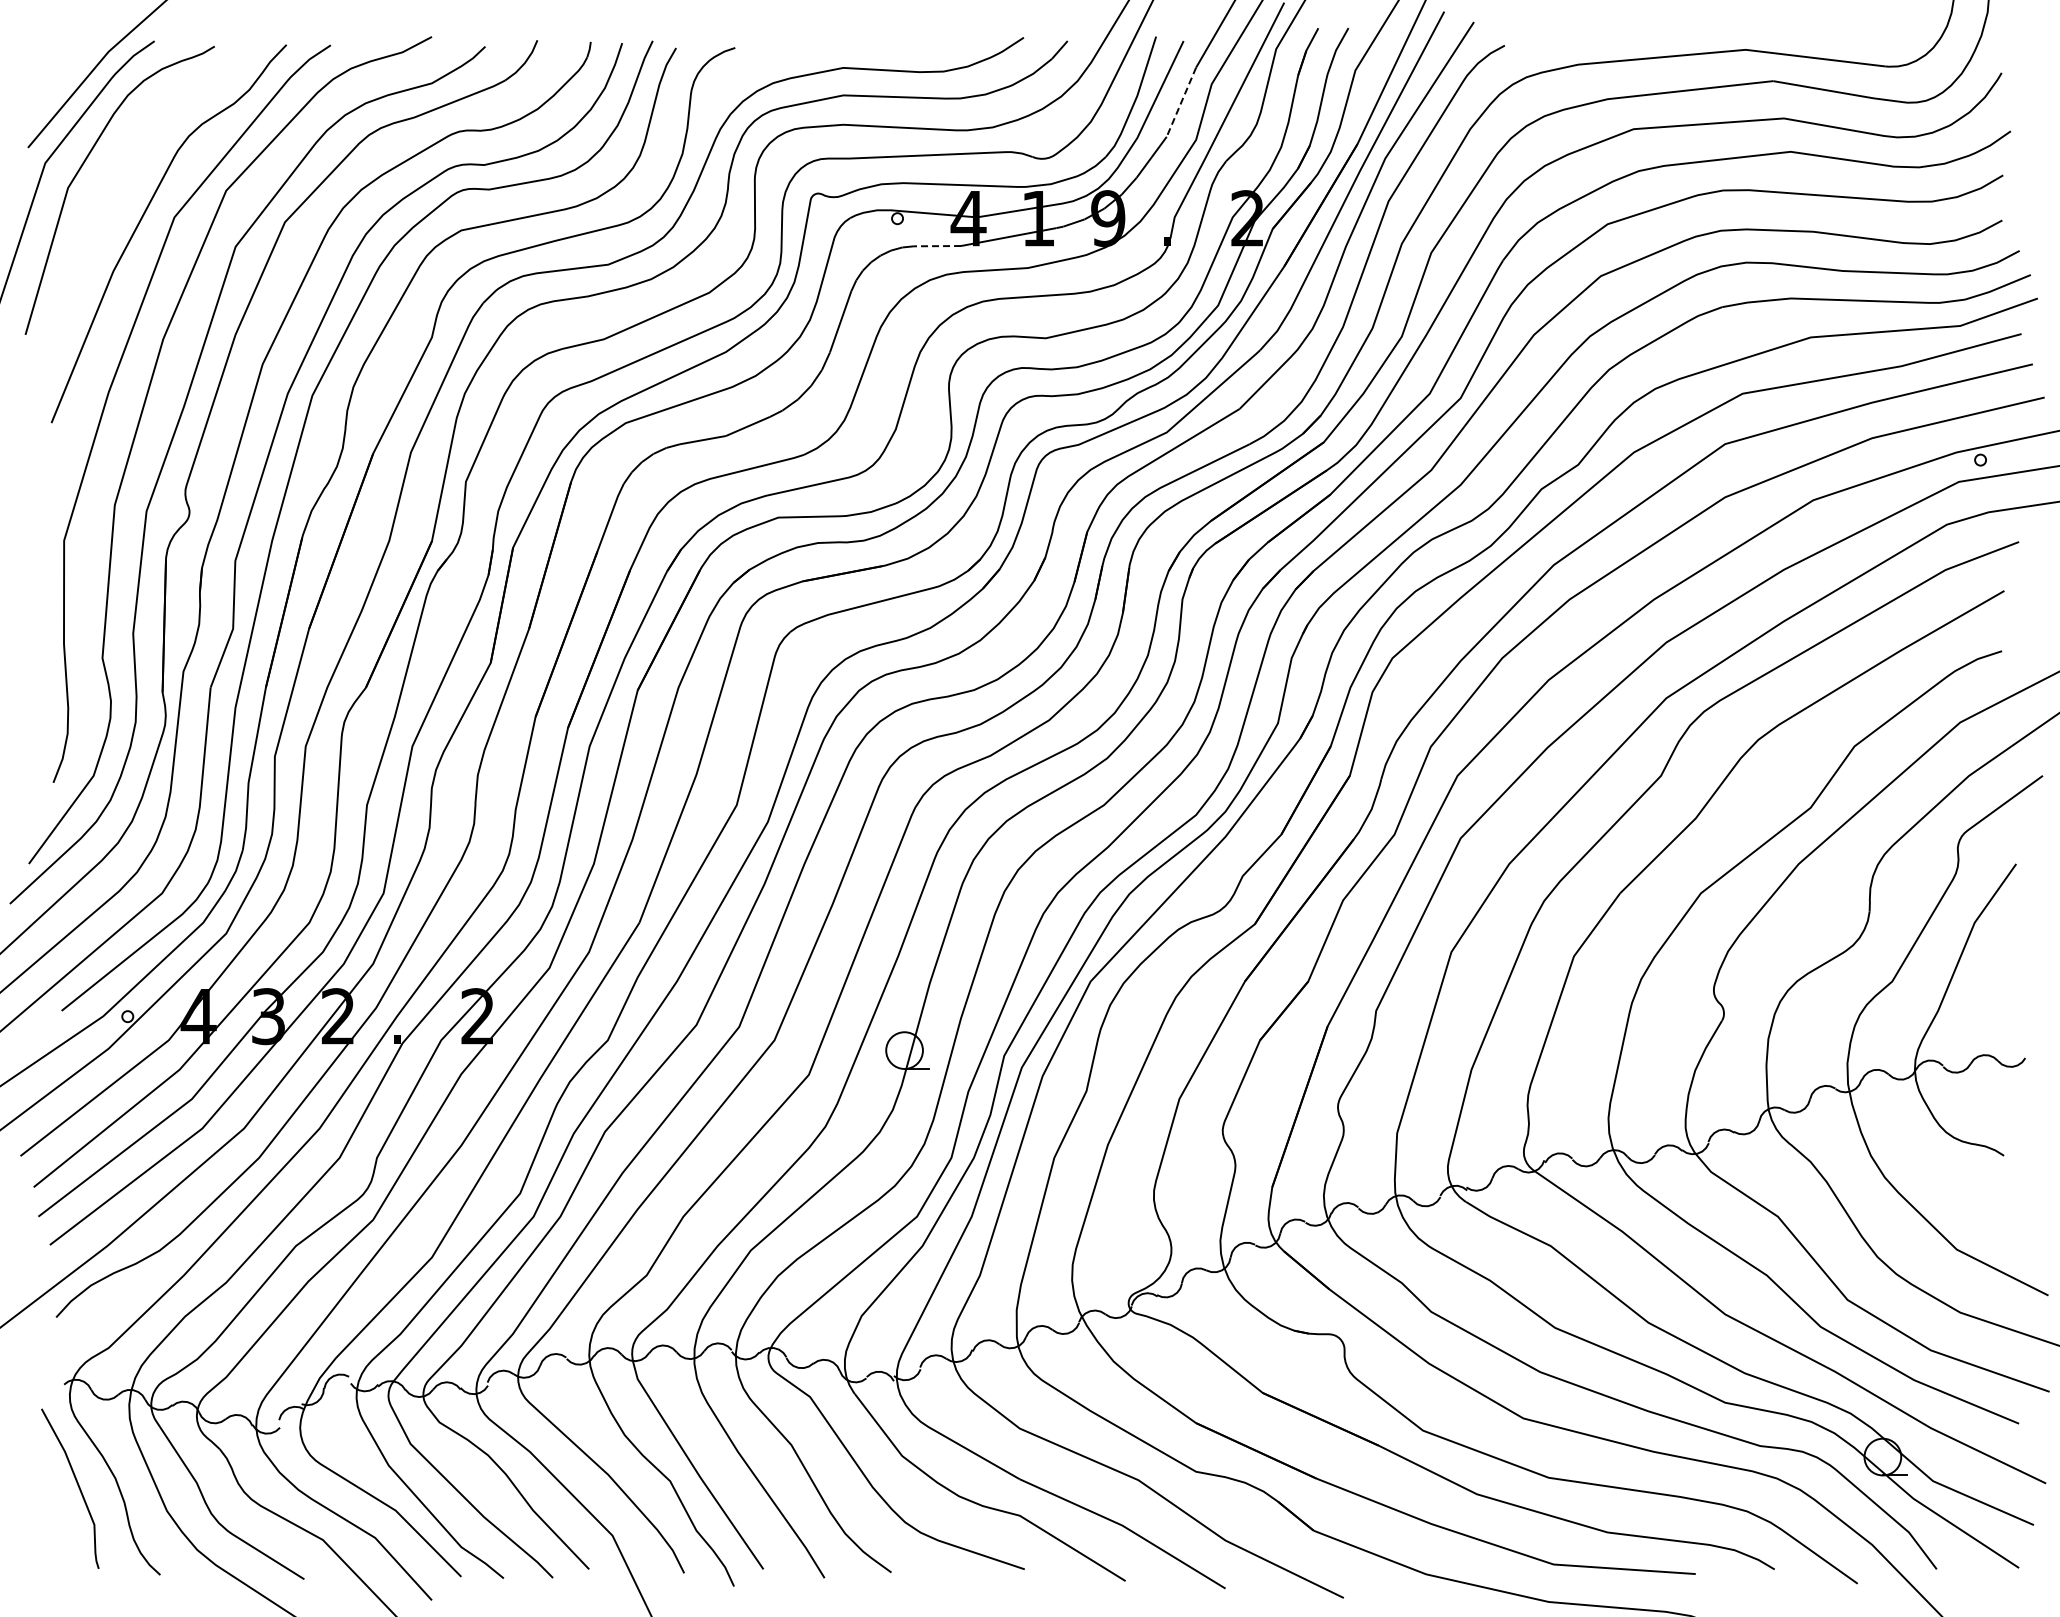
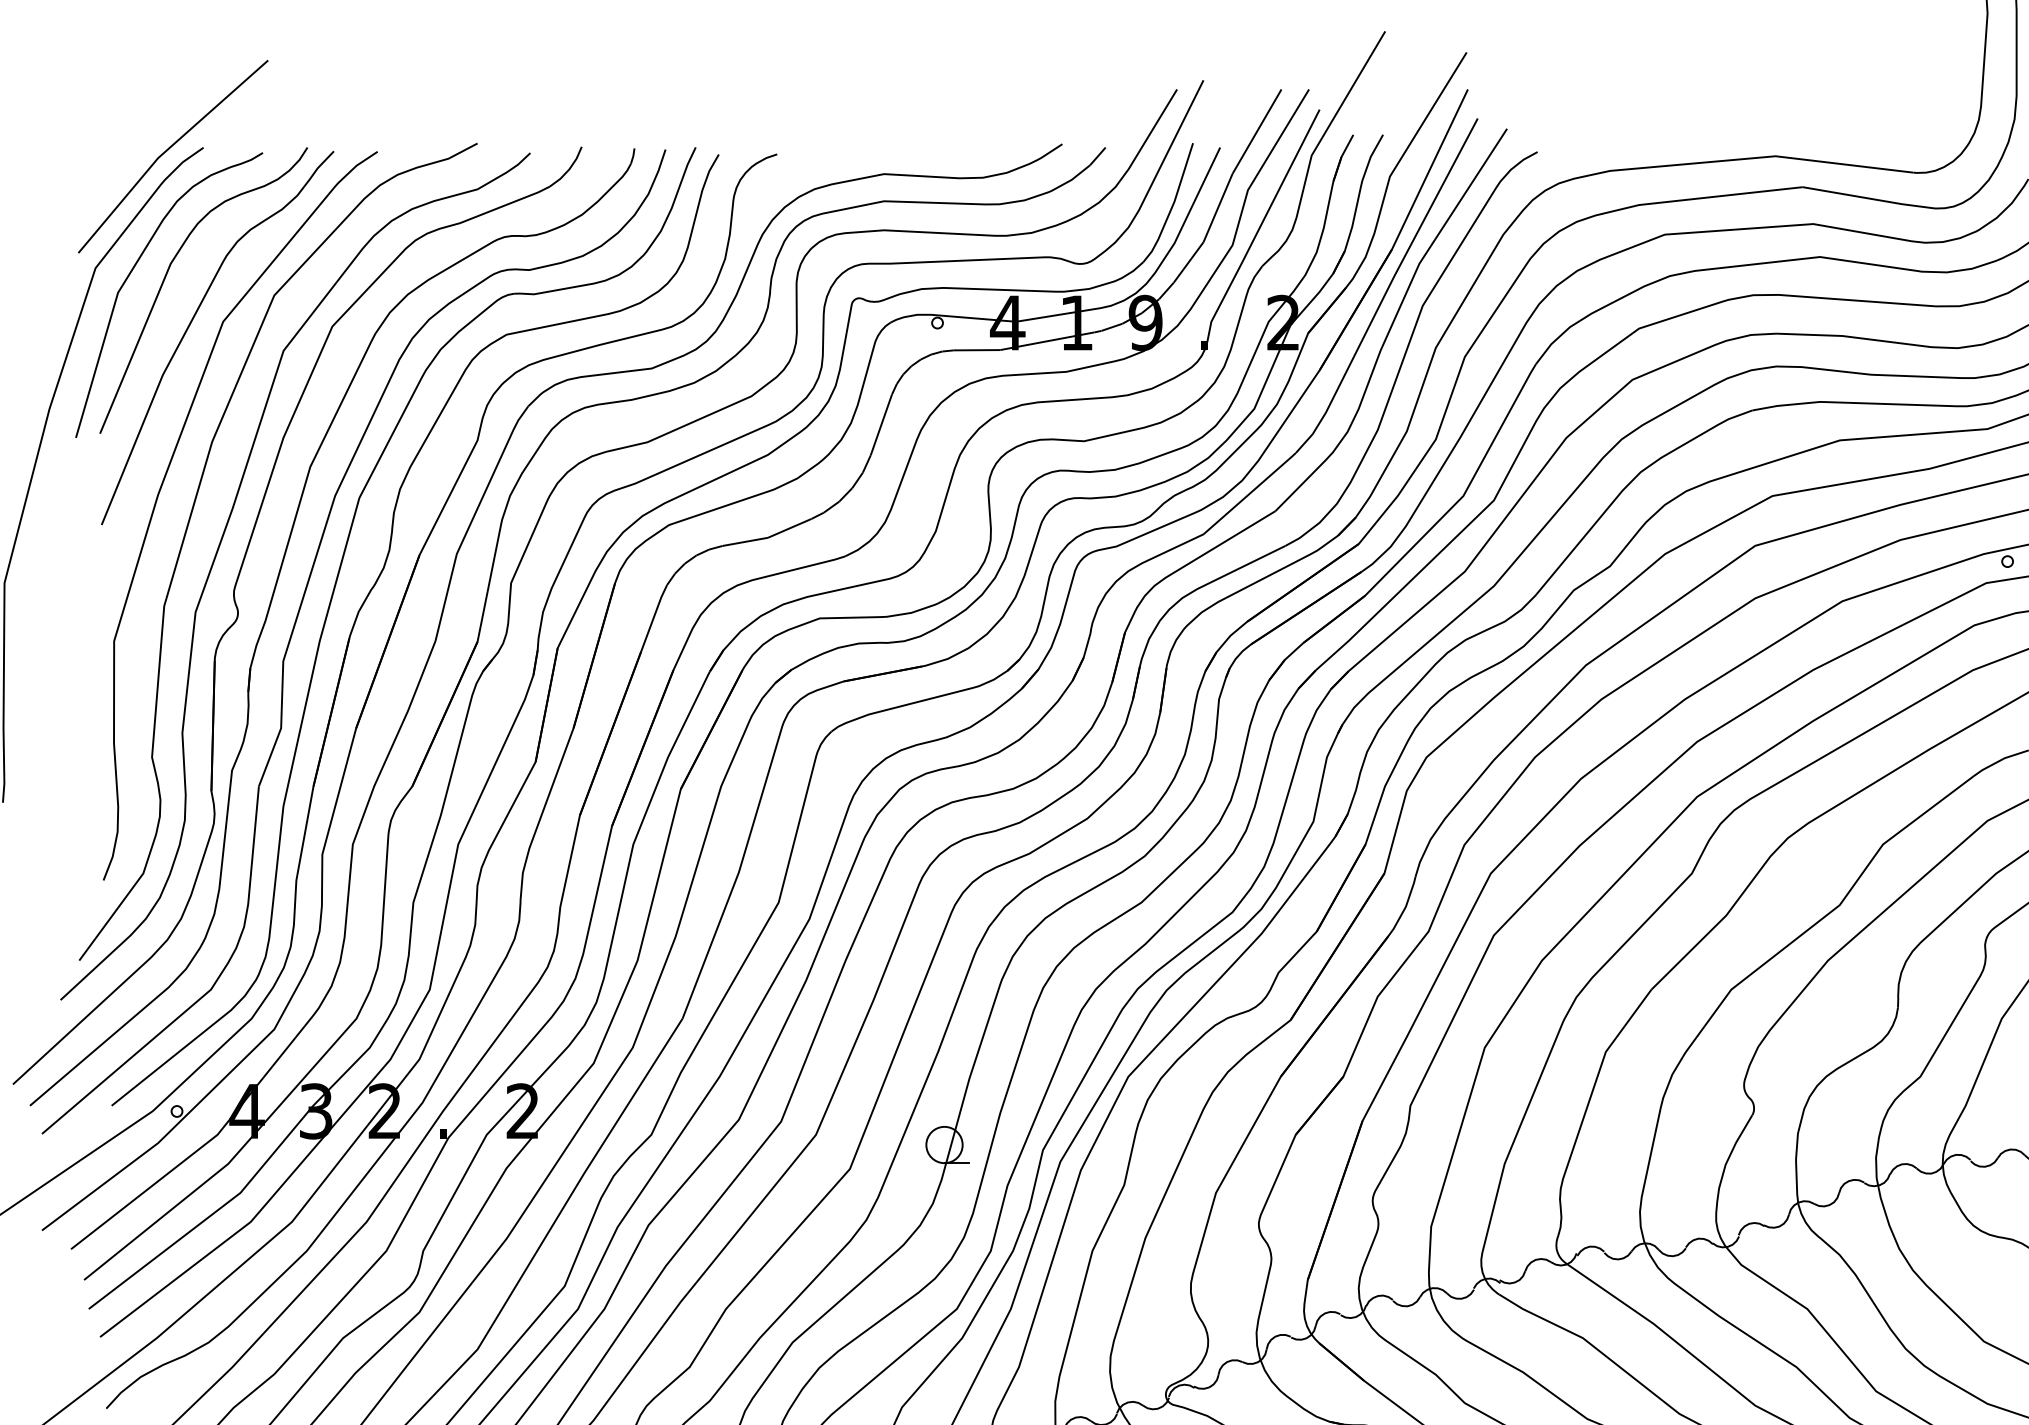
line: (1181, 102) -> (1218, 208), dashed -> solid
curve: (117, 171) -> (166, 276), added
line: (937, 246) -> (977, 350), dashed -> solid

